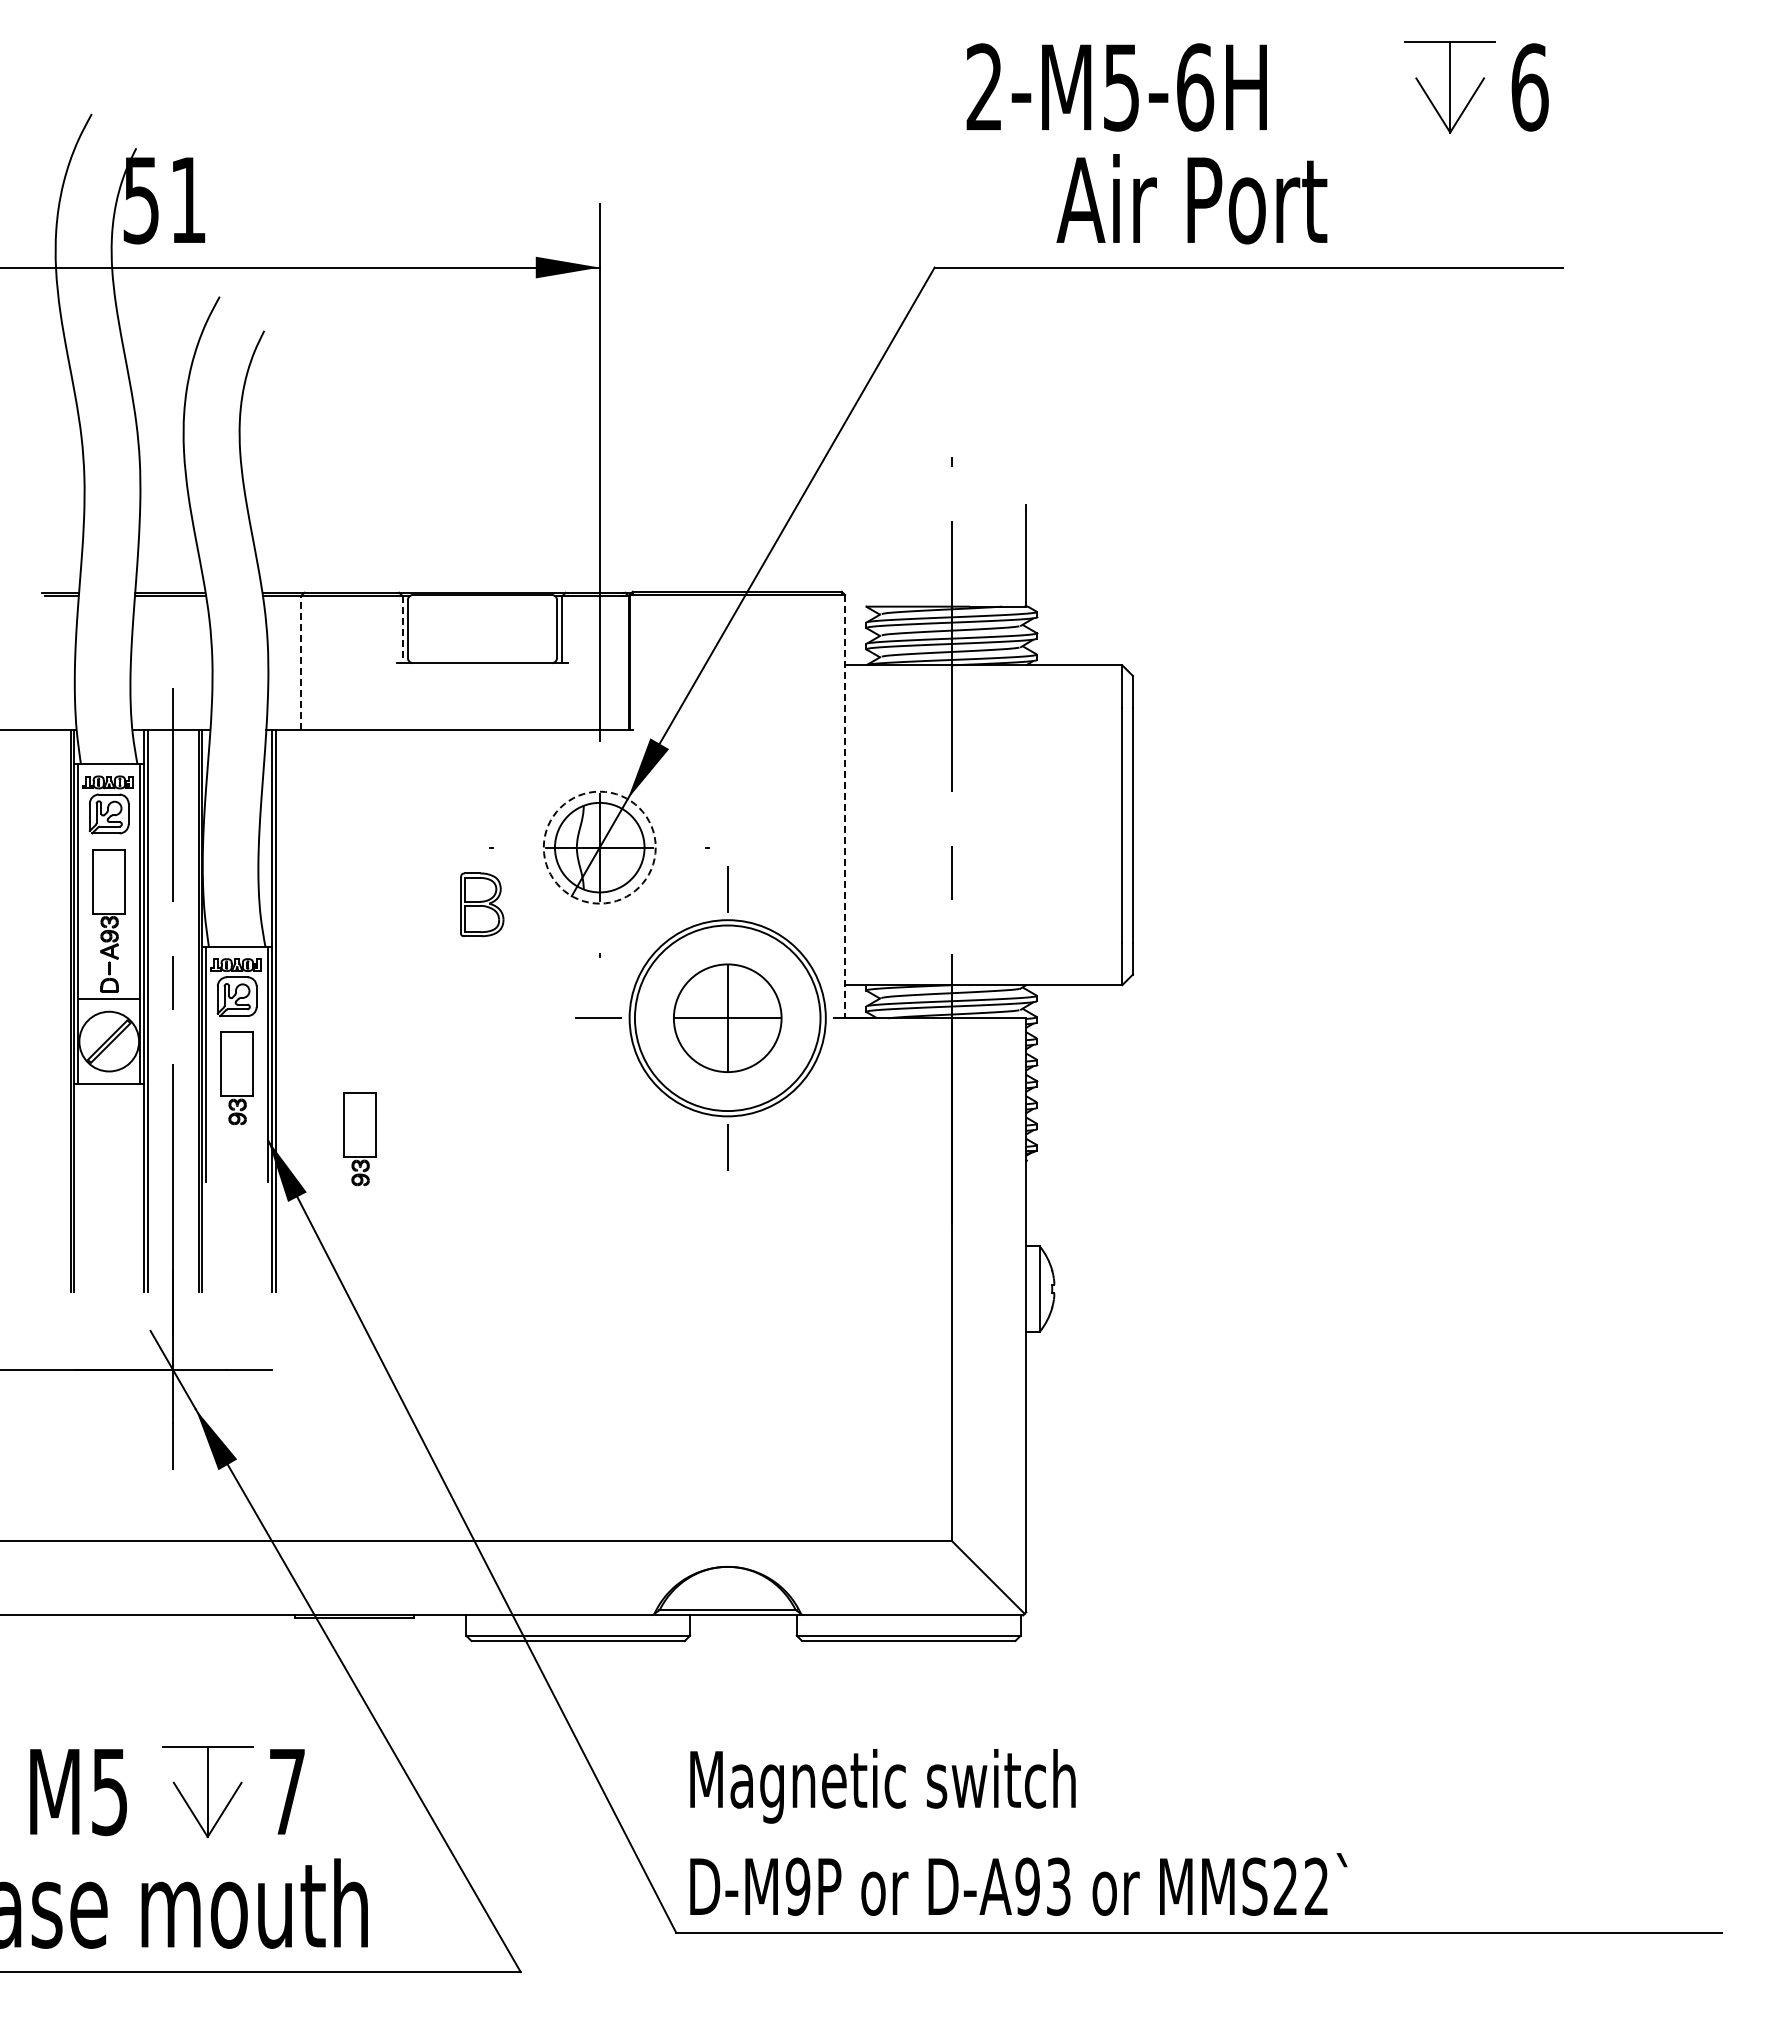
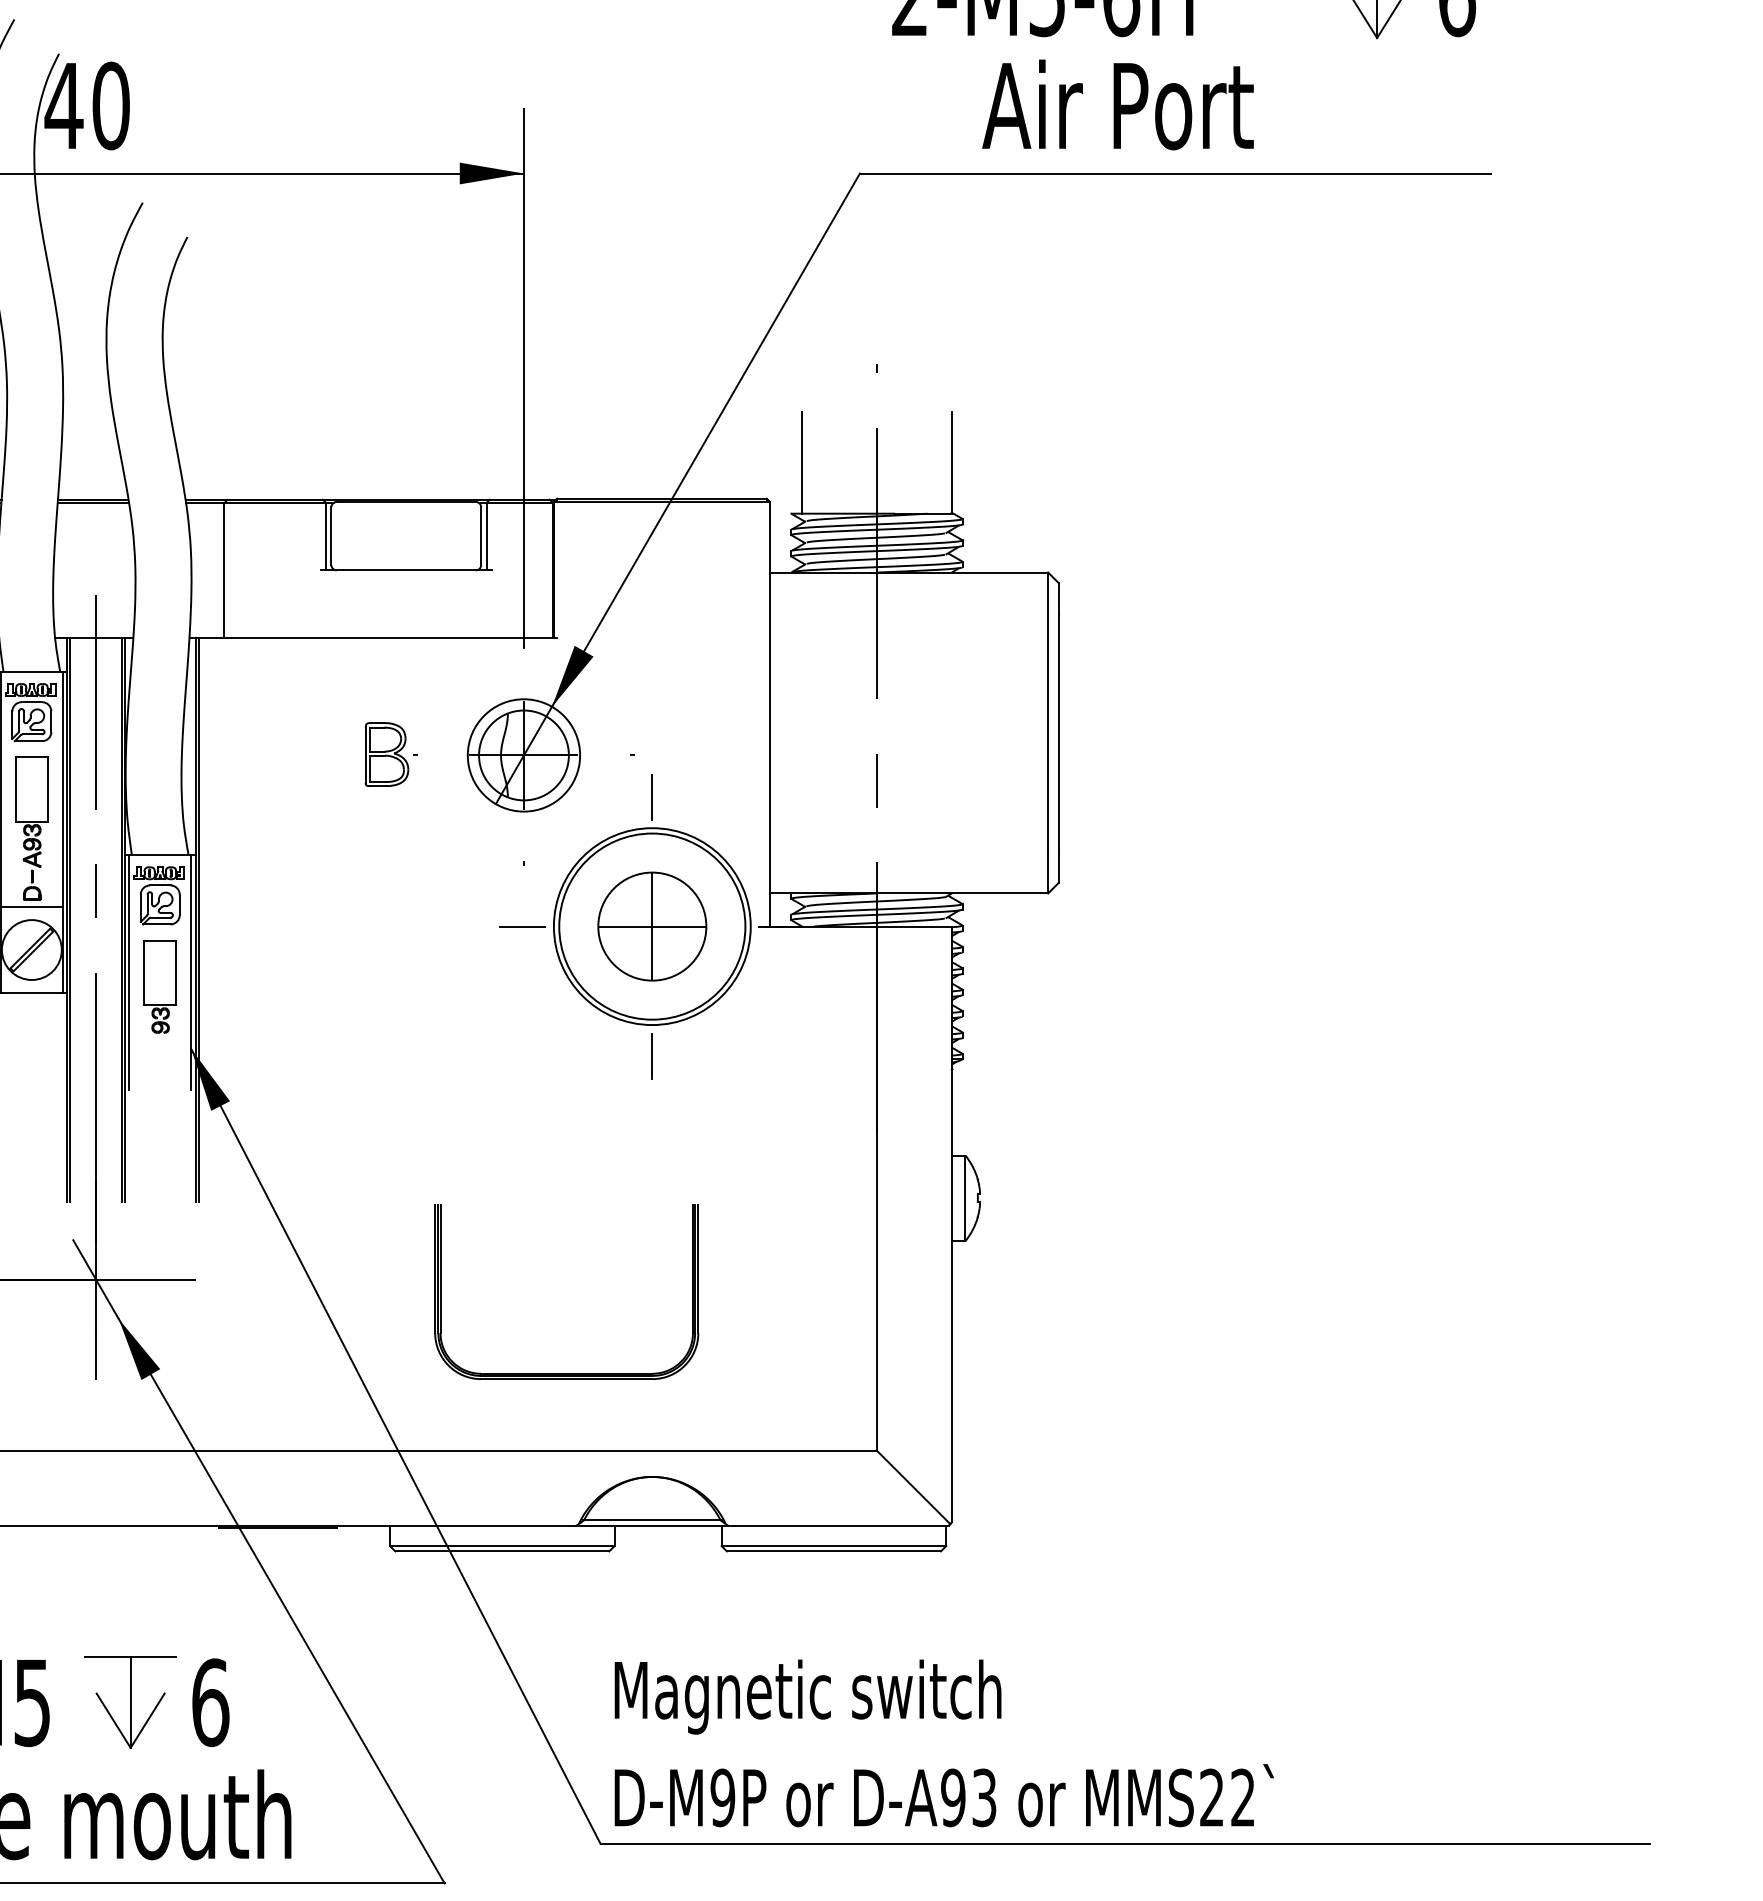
text: (163, 200) -> (86, 106), 51 -> 40
line: (877, 555) -> (802, 462), added
line: (402, 629) -> (326, 536), dashed -> solid
line: (301, 662) -> (224, 569), dashed -> solid
line: (845, 806) -> (770, 714), dashed -> solid
circle: (599, 847) -> (523, 755), dashed -> solid
part: (482, 904) -> (387, 754), moved
part: (359, 1139) -> (282, 1048), removed
part: (642, 1463) -> (566, 1373), added
text: (287, 1791) -> (210, 1702), 7 -> 6

